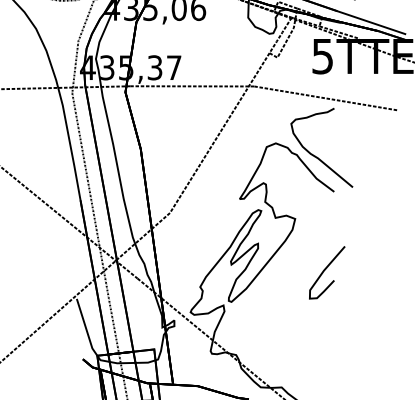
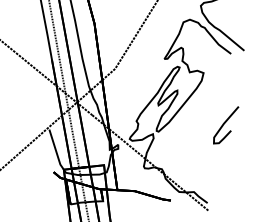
curve: (325, 270) -> (225, 123), moved

